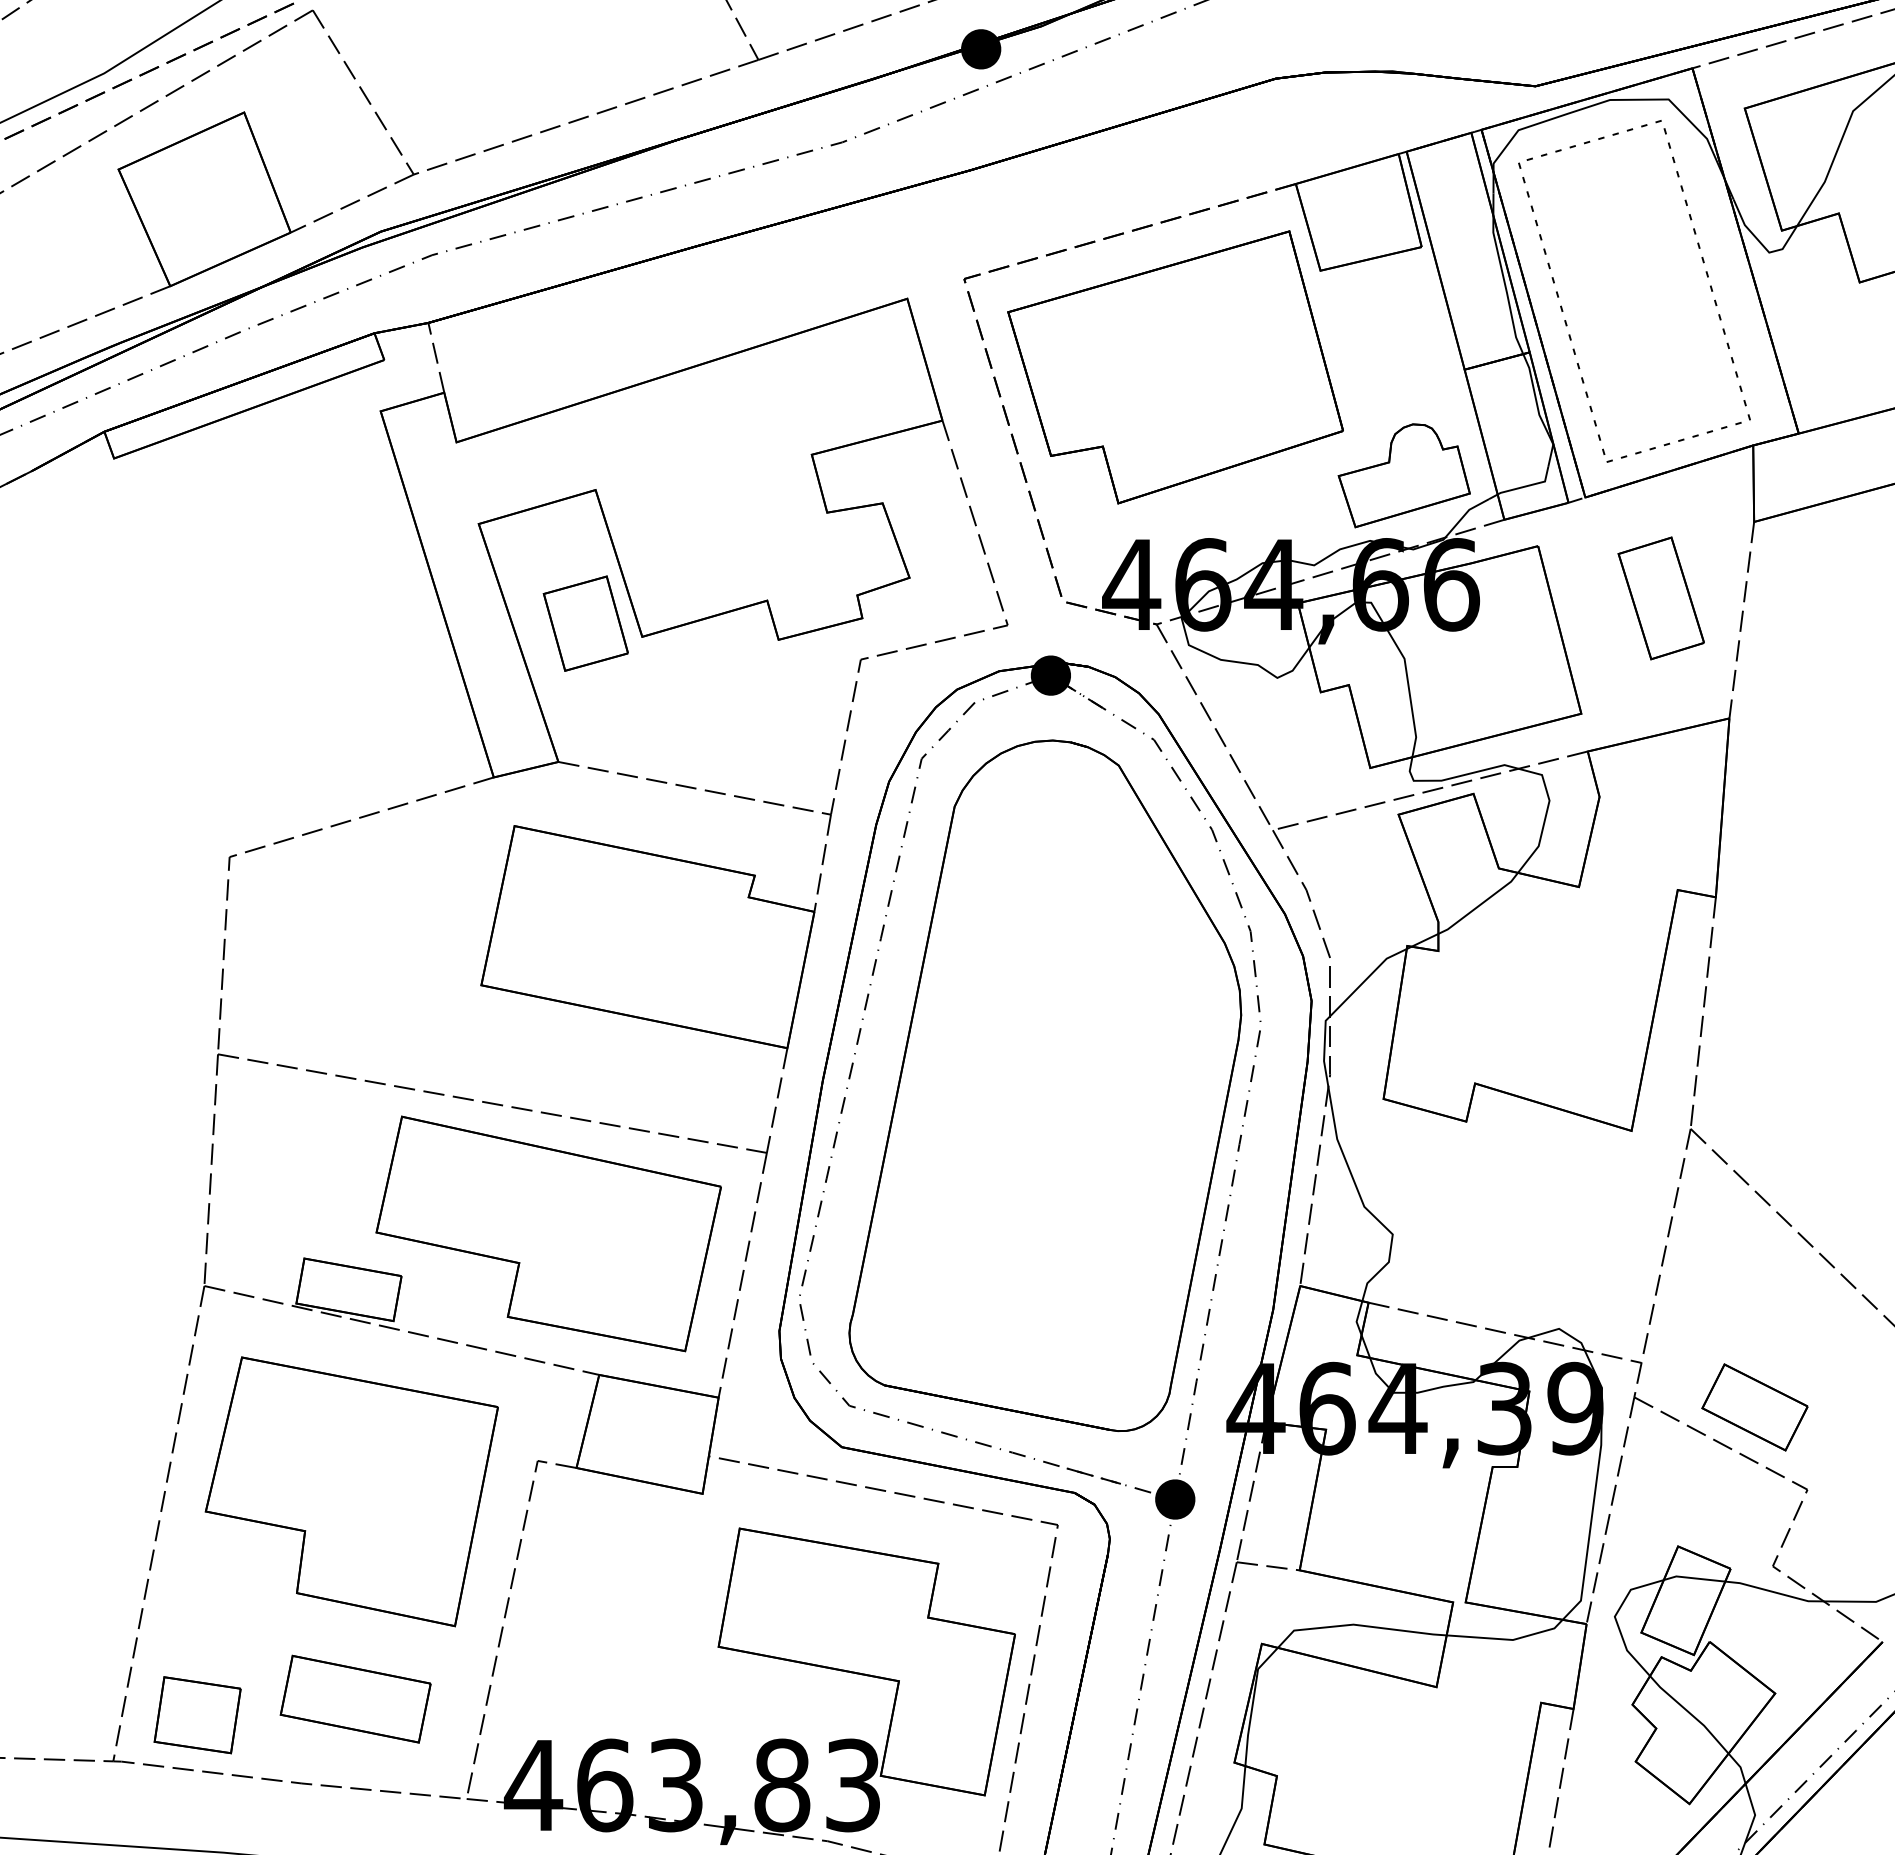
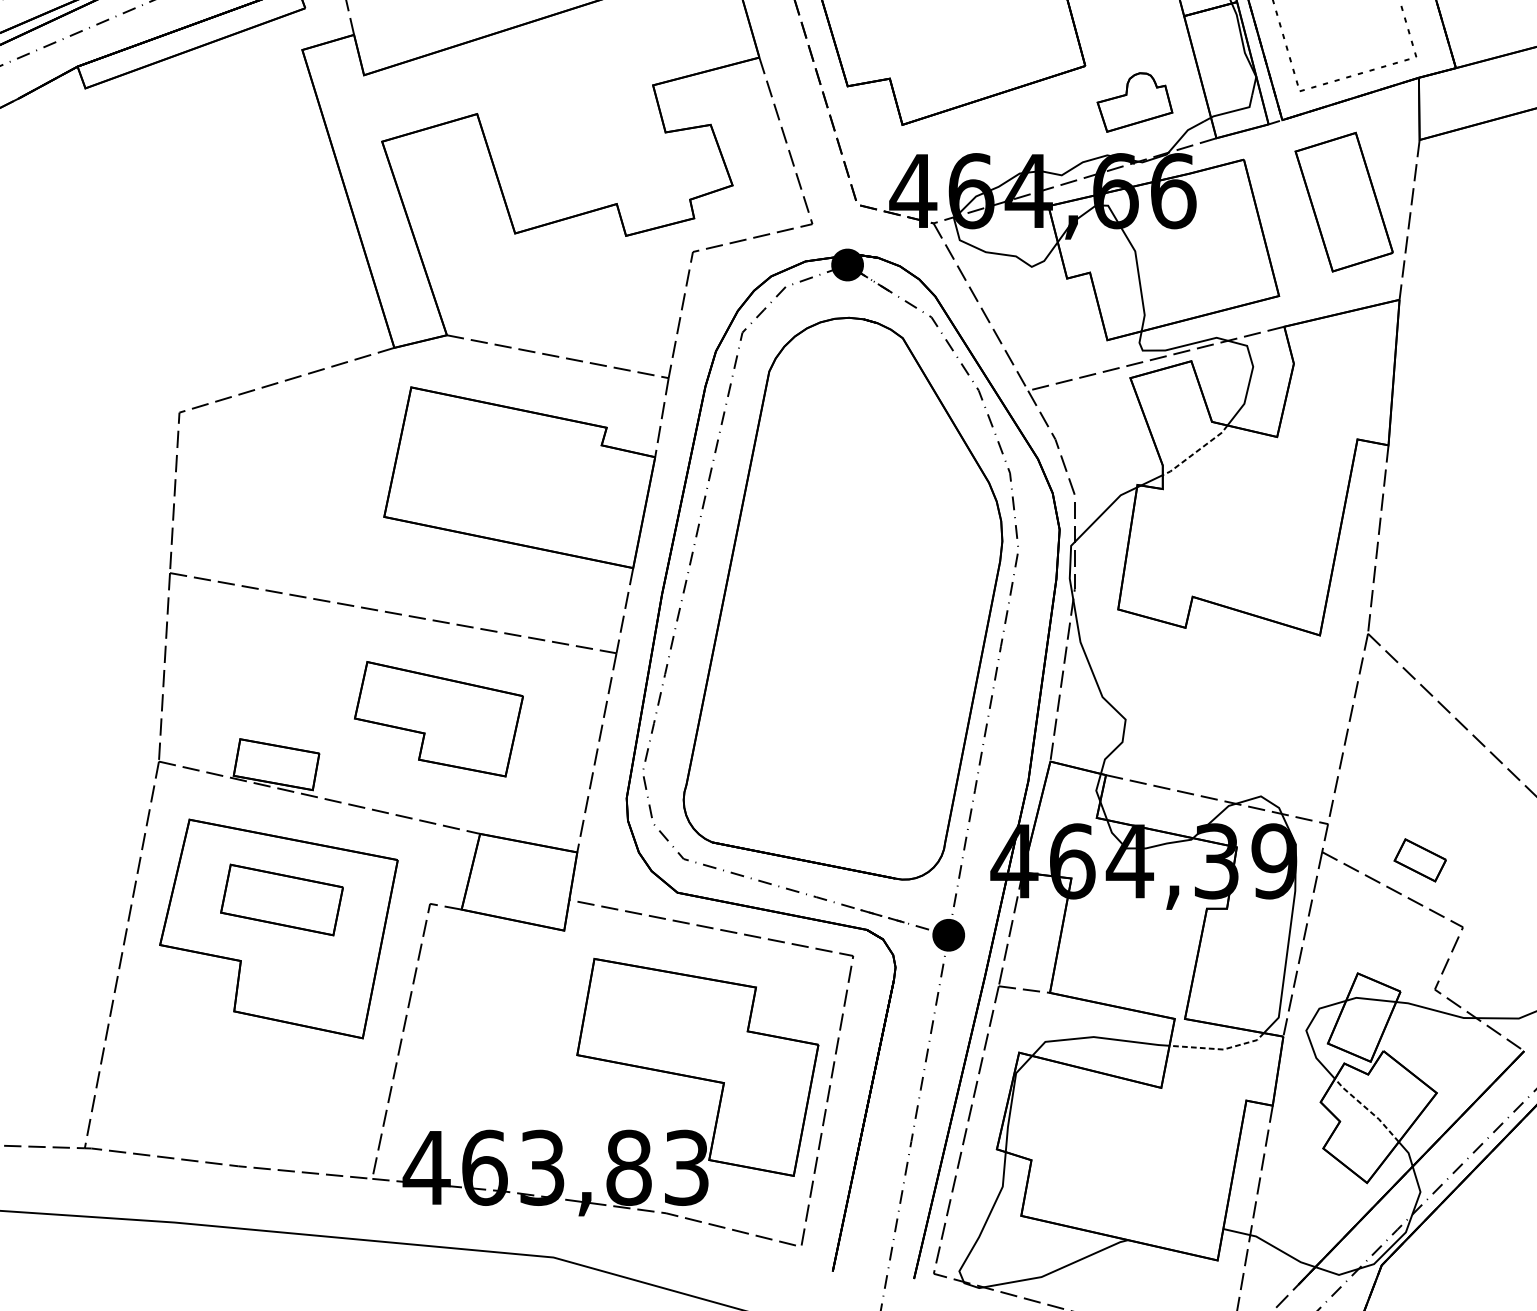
part: (1403, 475) -> (1134, 102), size x0.7
part: (1660, 598) -> (1343, 202), size x1.4
part: (585, 623) -> (468, 222), removed
line: (1479, 905) -> (1196, 452), solid -> dashed
part: (548, 1233) -> (438, 718), size x0.6
part: (1754, 1407) -> (1419, 860), size x0.6
line: (1508, 1639) -> (1219, 1049), solid -> dashed
part: (355, 1698) -> (281, 899), moved
line: (1689, 1713) -> (1367, 1109), solid -> dashed
part: (197, 1715) -> (153, 1110), removed

